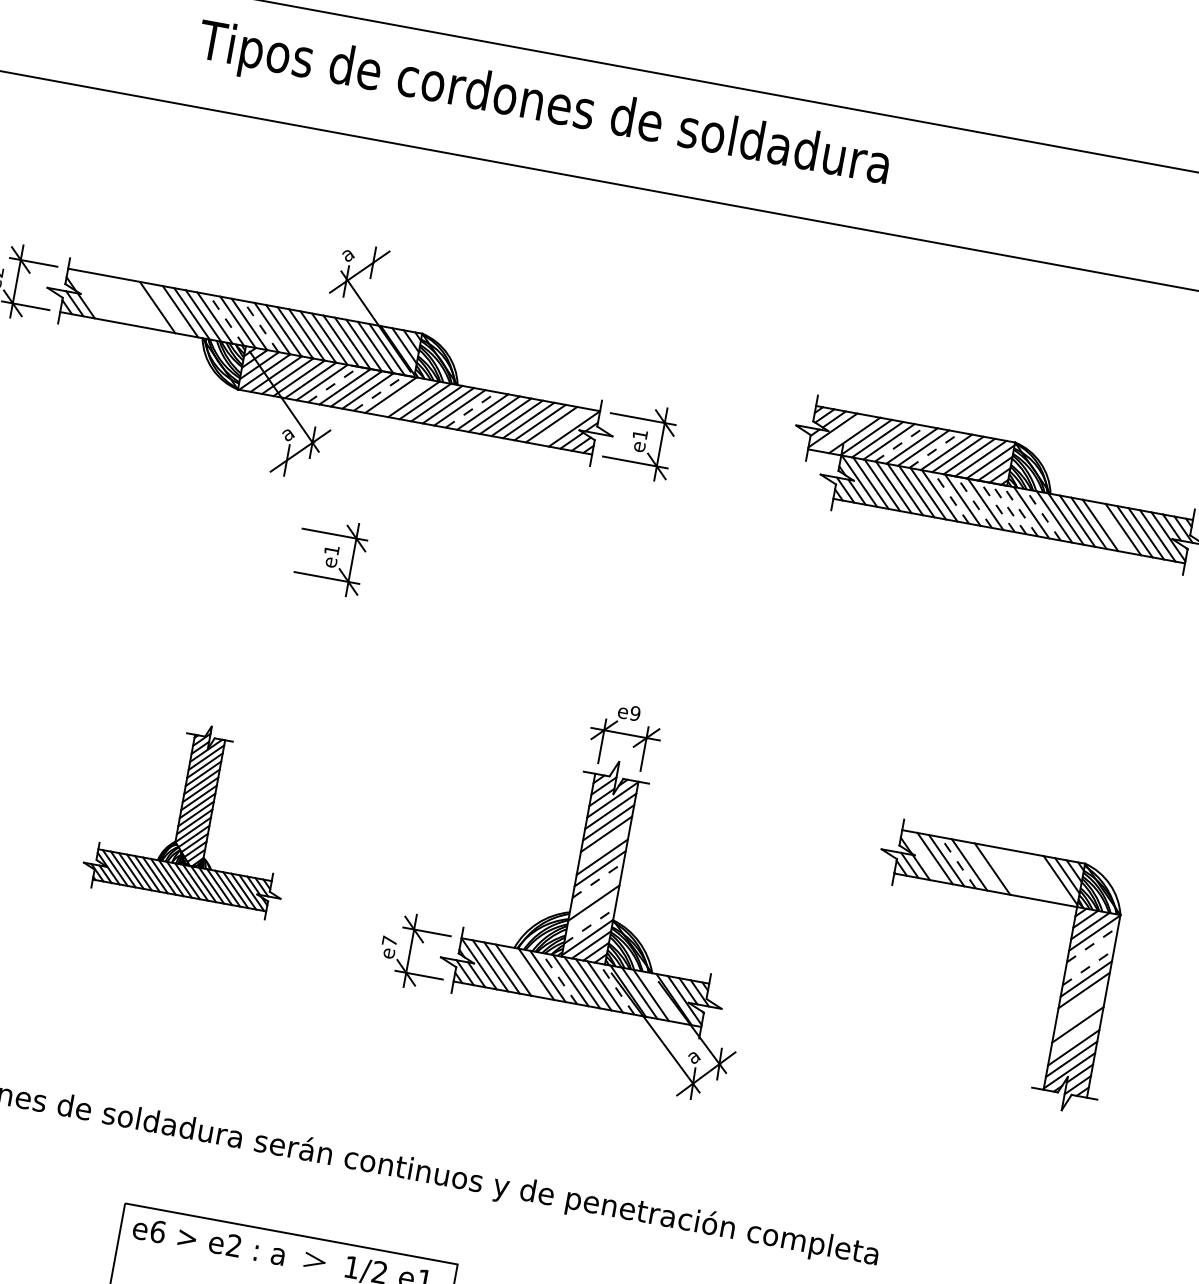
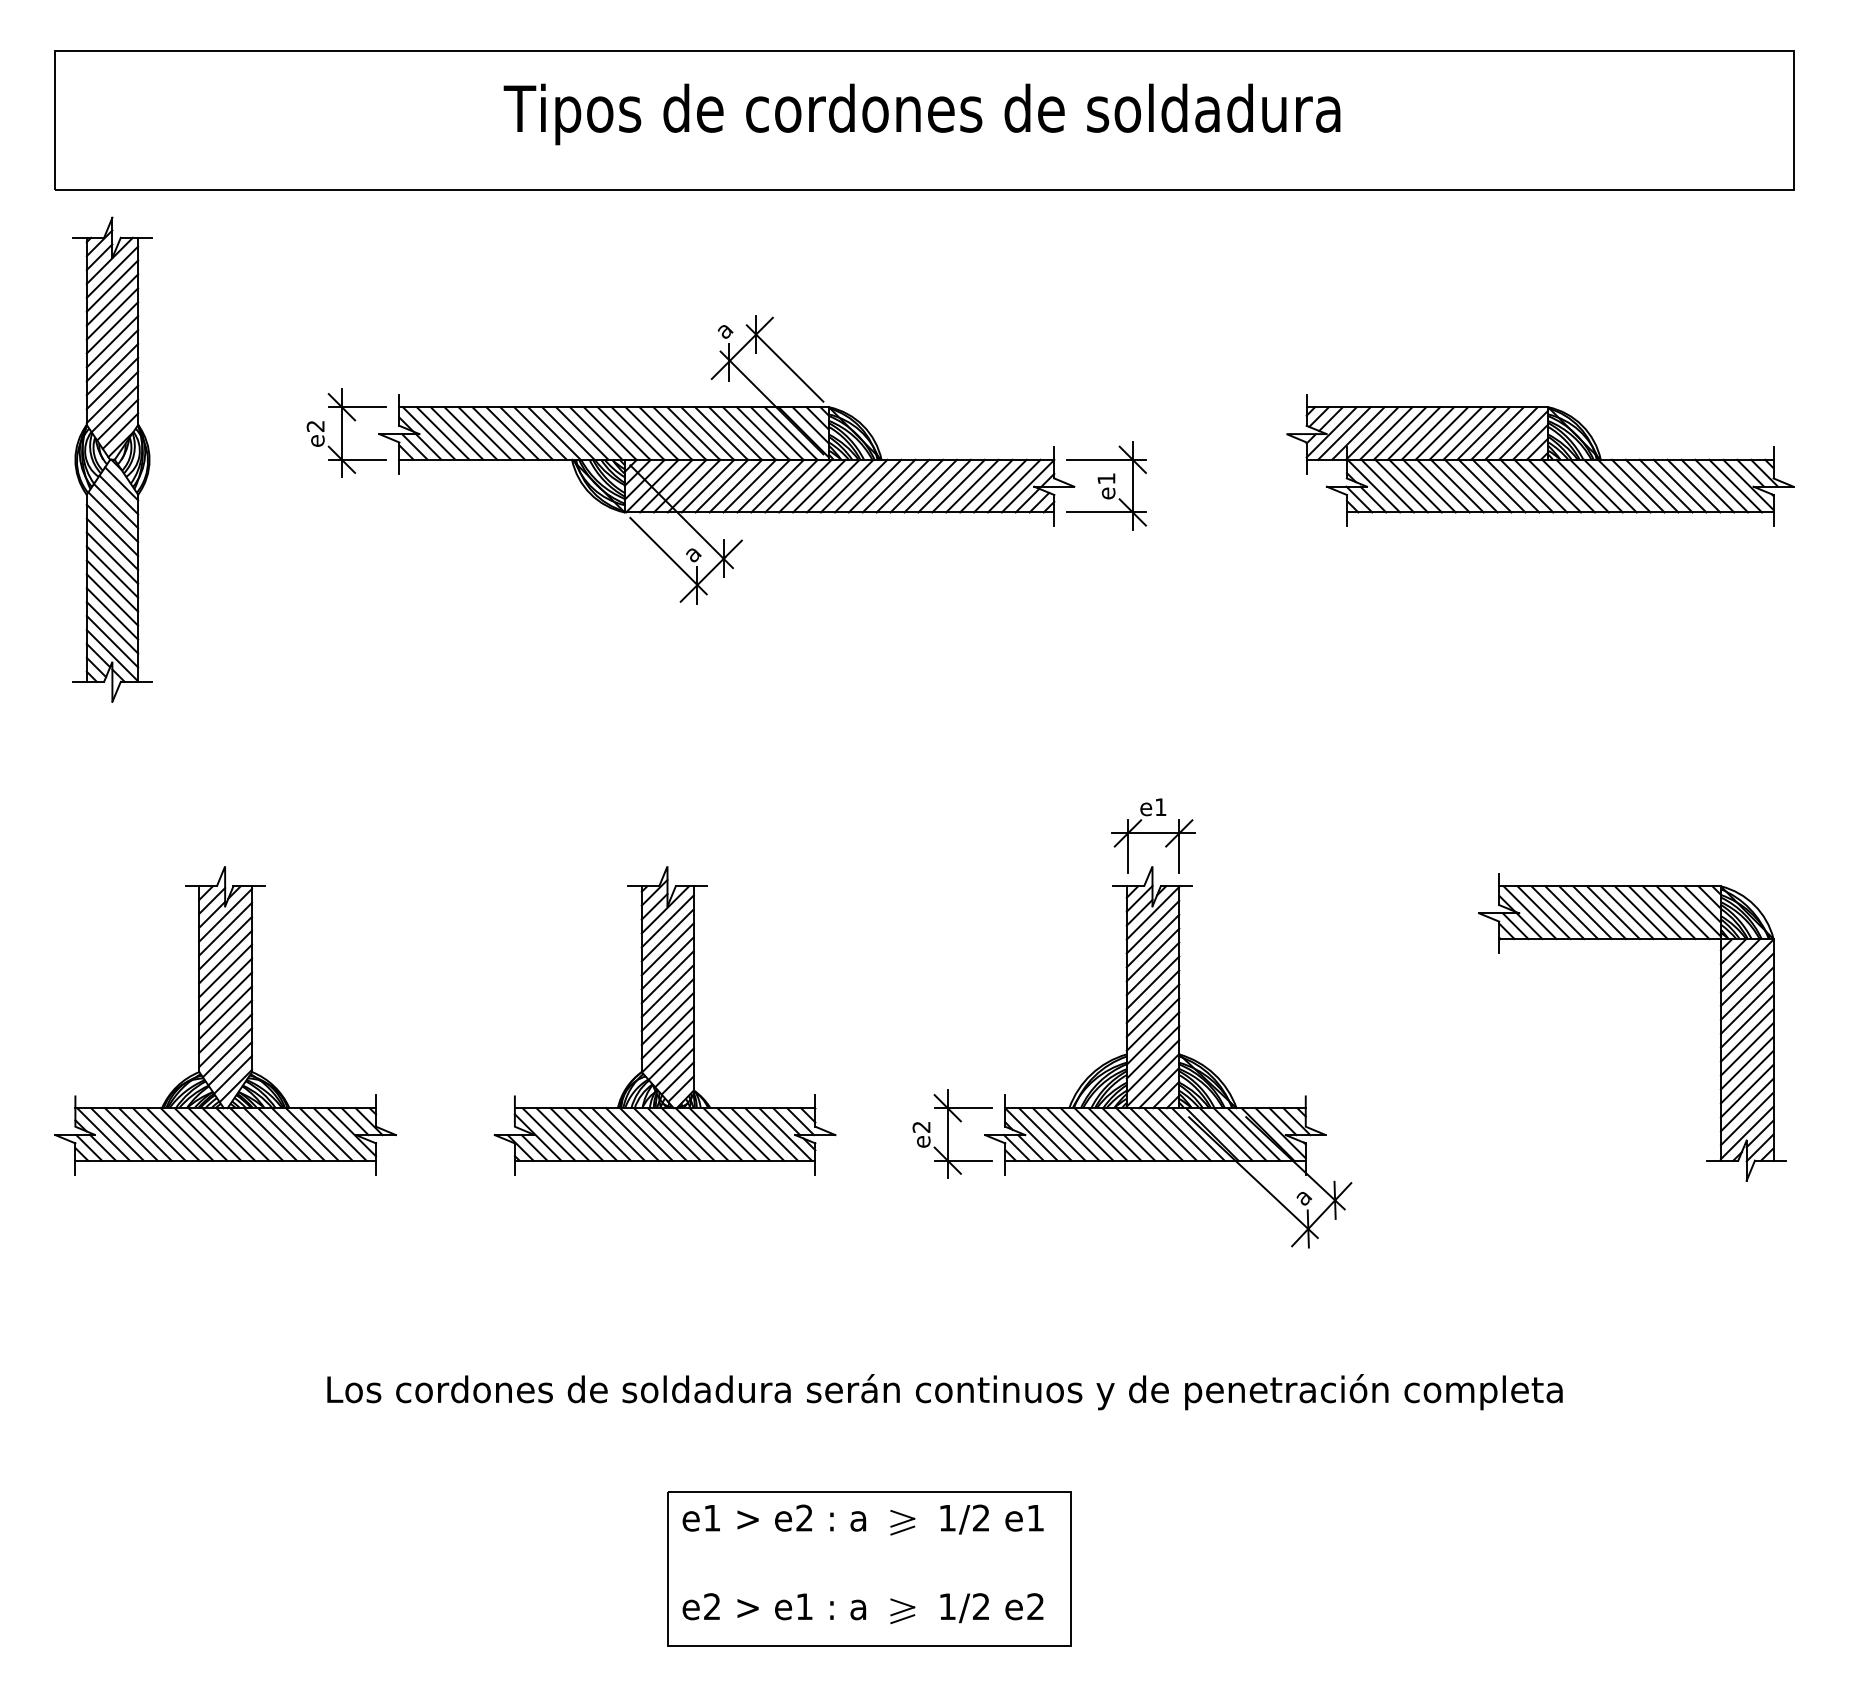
line: (392, 290) -> (784, 363), added
line: (88, 294) -> (428, 433), added
line: (99, 296) -> (442, 433), added
line: (111, 299) -> (456, 433), added
line: (122, 301) -> (470, 433), added
line: (134, 303) -> (484, 433), added
line: (145, 305) -> (498, 433), added
line: (168, 309) -> (526, 433), added
line: (225, 320) -> (595, 433), dashed -> solid
line: (260, 326) -> (637, 433), dashed -> solid
line: (334, 384) -> (736, 485), dashed -> solid
line: (379, 392) -> (791, 485), dashed -> solid
line: (402, 396) -> (819, 485), added
line: (471, 409) -> (903, 485), dashed -> solid
line: (562, 426) -> (1013, 485), added
line: (267, 431) -> (668, 555), added
line: (843, 433) -> (1344, 433), added
line: (900, 443) -> (1414, 433), dashed -> solid
line: (935, 450) -> (1456, 433), dashed -> solid
line: (950, 497) -> (1484, 485), dashed -> solid
line: (973, 501) -> (1512, 485), dashed -> solid
line: (996, 505) -> (1540, 485), dashed -> solid
line: (1008, 508) -> (1554, 485), dashed -> solid
line: (1020, 510) -> (1568, 485), dashed -> solid
line: (1043, 514) -> (1596, 485), dashed -> solid
line: (1111, 526) -> (1679, 485), added
part: (330, 555) -> (769, 687), removed
text: (635, 713) -> (1160, 807), e9 -> e1
part: (193, 814) -> (664, 1020), size x1.43
line: (604, 845) -> (1152, 968), added
line: (923, 856) -> (1529, 912), added
line: (957, 862) -> (1571, 912), dashed -> solid
line: (981, 866) -> (1599, 912), added
line: (1004, 871) -> (1627, 912), added
line: (1015, 873) -> (1641, 912), added
line: (1027, 875) -> (1655, 912), added
line: (1038, 877) -> (1669, 912), added
line: (1049, 879) -> (1682, 912), added
line: (598, 880) -> (1153, 1010), dashed -> solid
line: (595, 891) -> (1152, 1024), added
line: (591, 914) -> (1152, 1052), added
line: (590, 925) -> (1153, 1065), dashed -> solid
text: (389, 940) -> (921, 1126), e7 -> e2
line: (1092, 944) -> (1747, 979), dashed -> solid
line: (1089, 955) -> (1746, 993), added
line: (1088, 967) -> (1747, 1007), dashed -> solid
line: (524, 972) -> (1086, 1134), added
line: (559, 978) -> (1128, 1134), dashed -> solid
line: (616, 989) -> (1198, 1134), dashed -> solid
line: (662, 997) -> (1253, 1134), added
line: (1081, 1001) -> (1746, 1049), added
line: (1079, 1012) -> (1746, 1062), added
line: (1075, 1035) -> (1746, 1090), added
text: (158, 1231) -> (712, 1517), e6 -> e1
line: (312, 1270) -> (902, 1530), added

